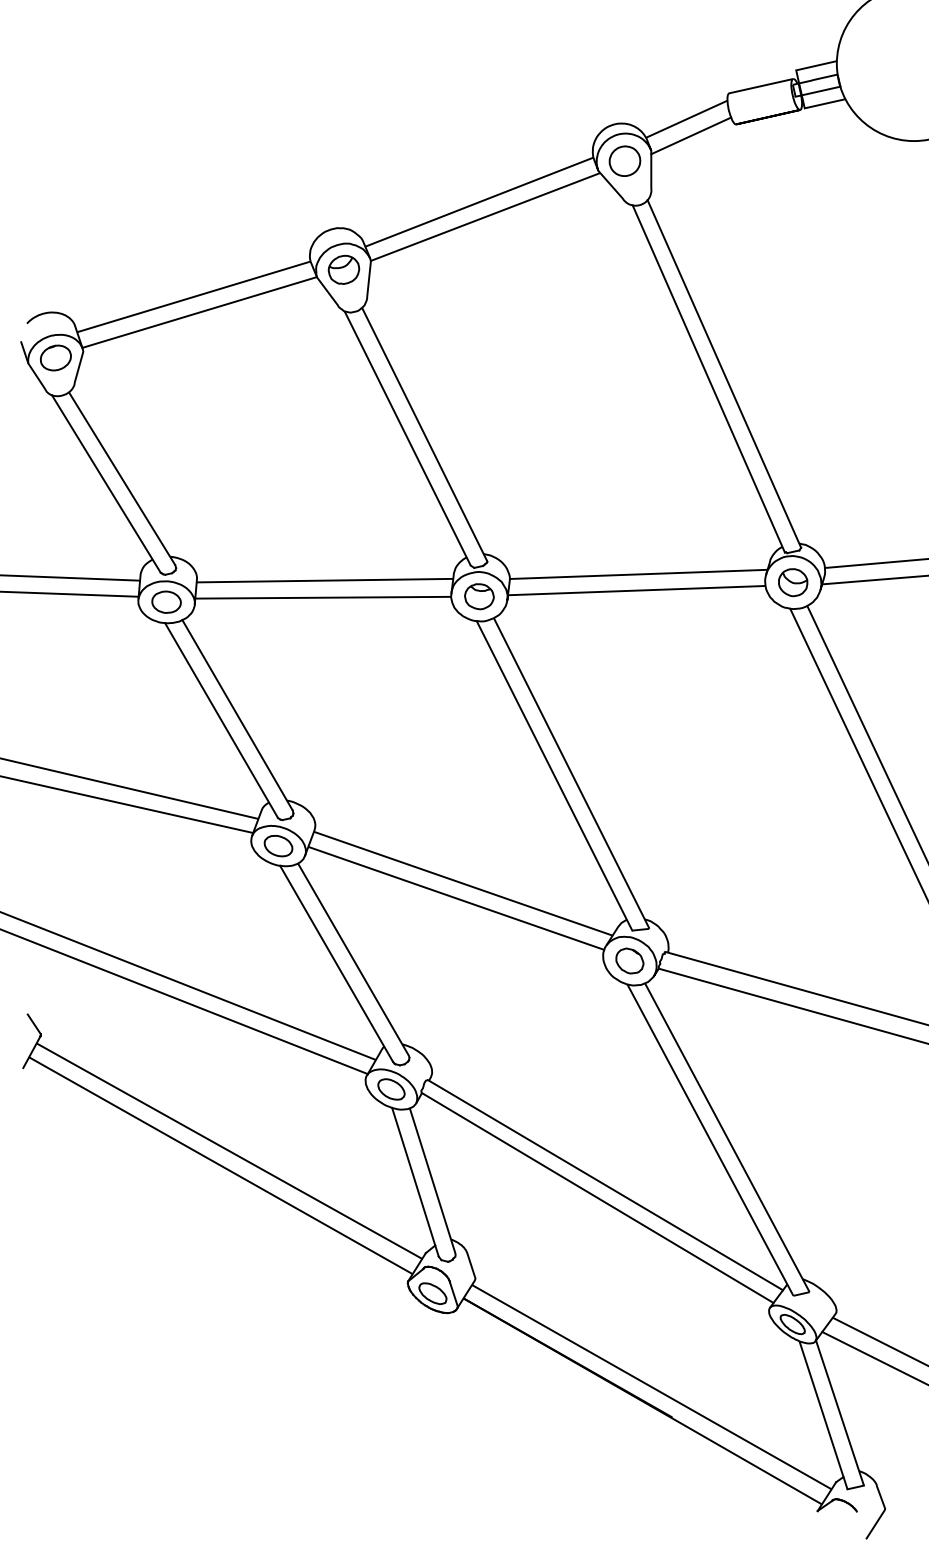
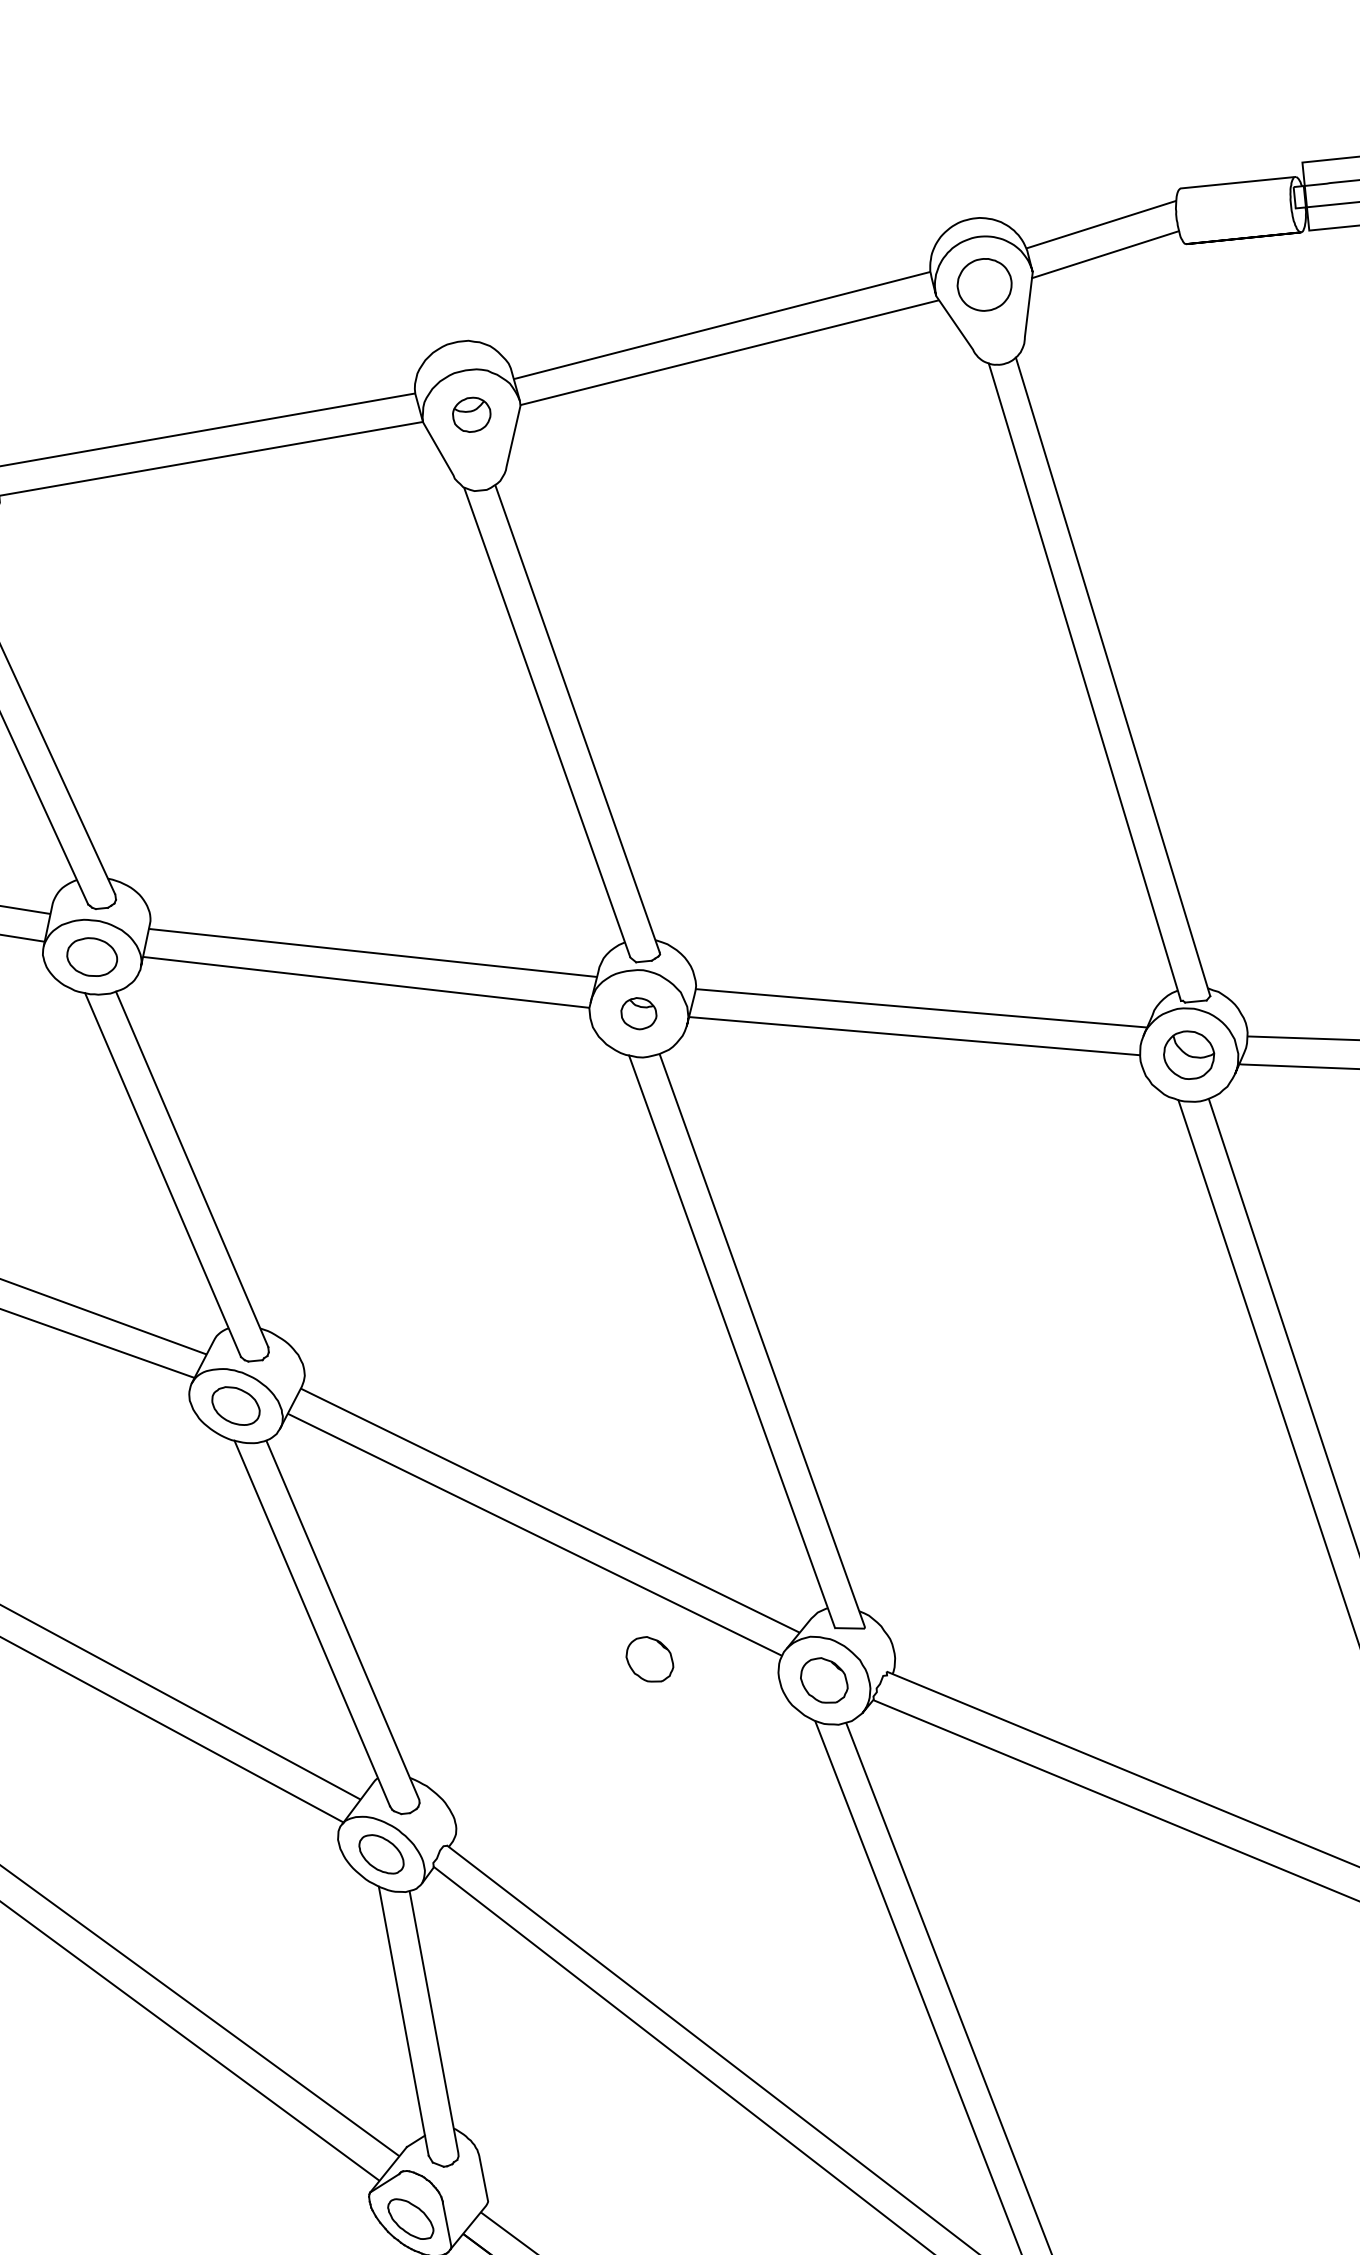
part: (343, 269) -> (470, 414), size x0.7
part: (479, 596) -> (639, 1013), size x0.7
part: (529, 960) -> (649, 1658), added

